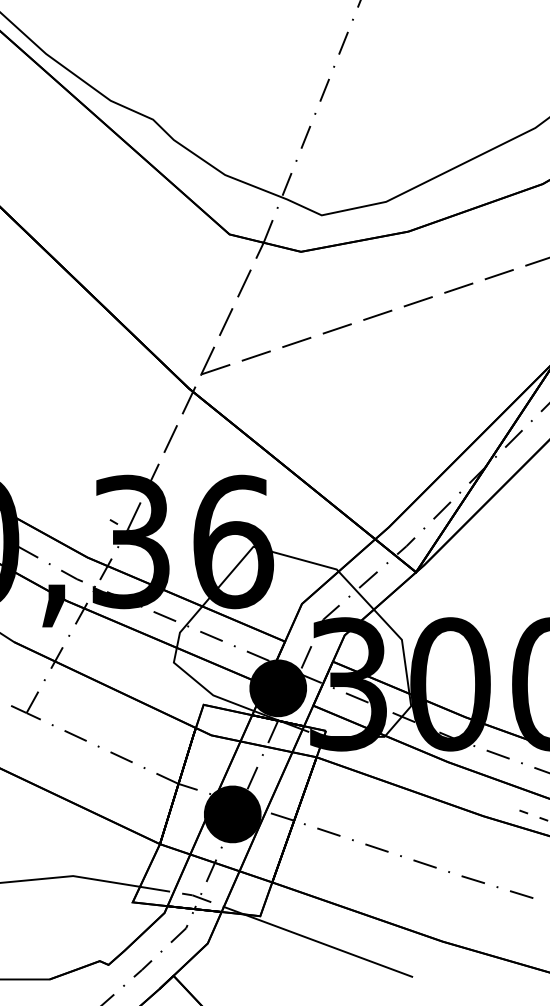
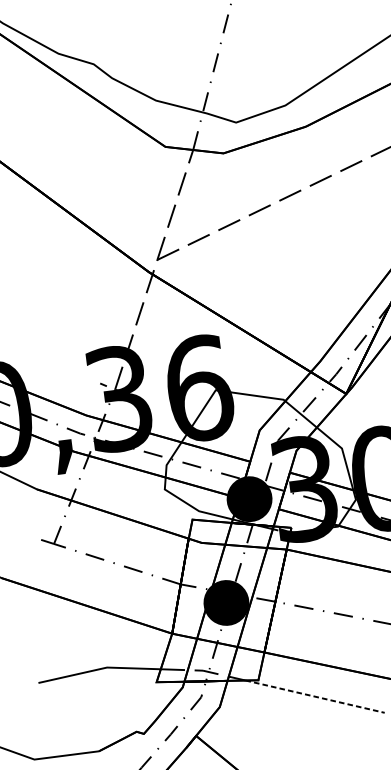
line: (329, 945) -> (315, 696), solid -> dashed

